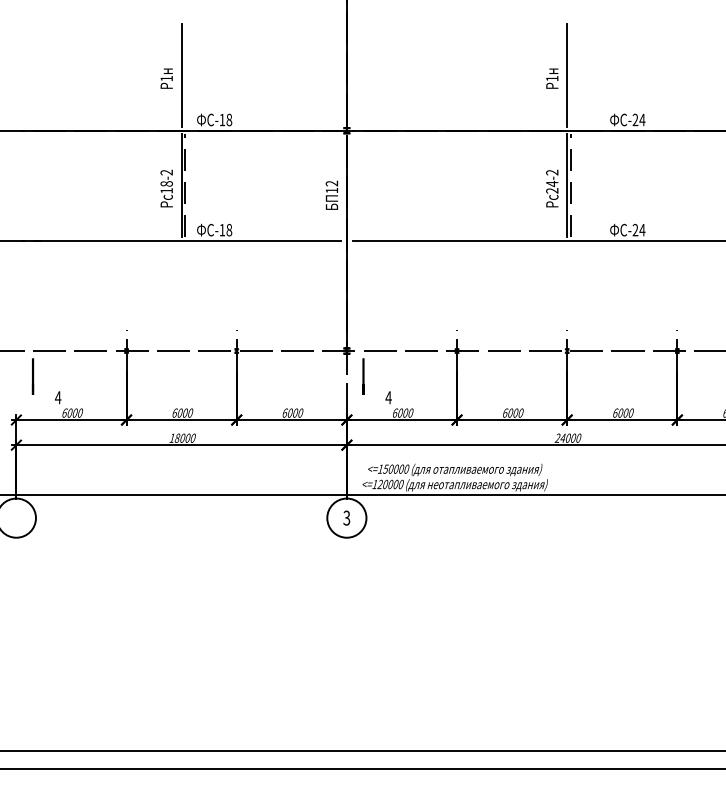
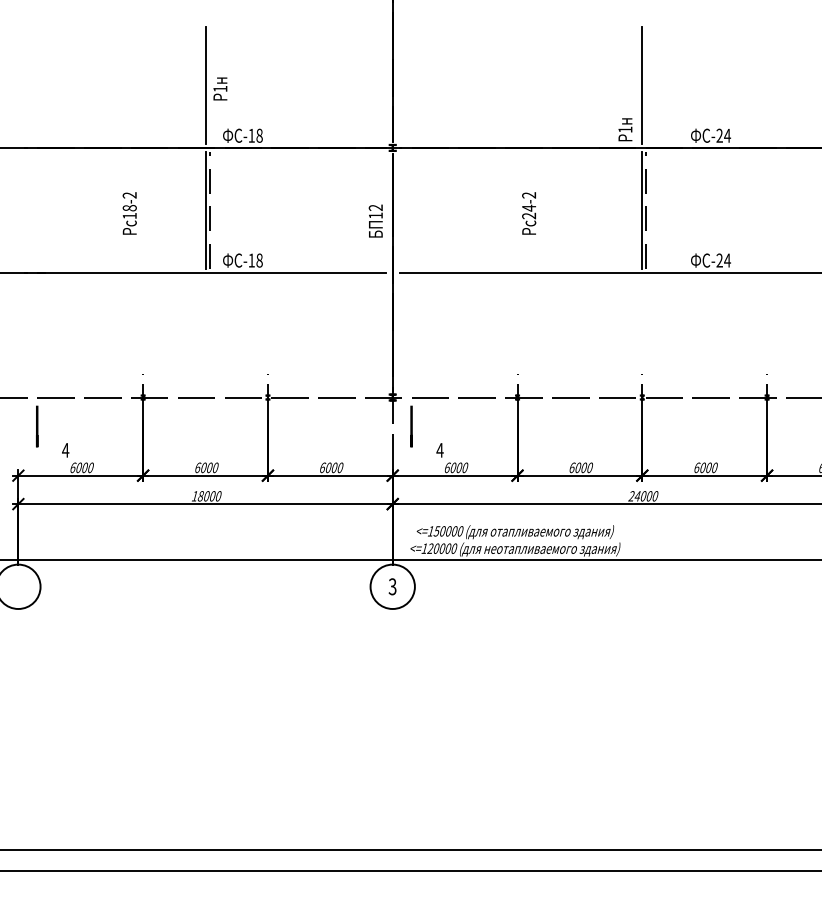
text: (166, 78) -> (220, 88), moved
text: (552, 78) -> (625, 129), moved
text: (166, 188) -> (129, 213), moved
text: (552, 188) -> (529, 213), moved

